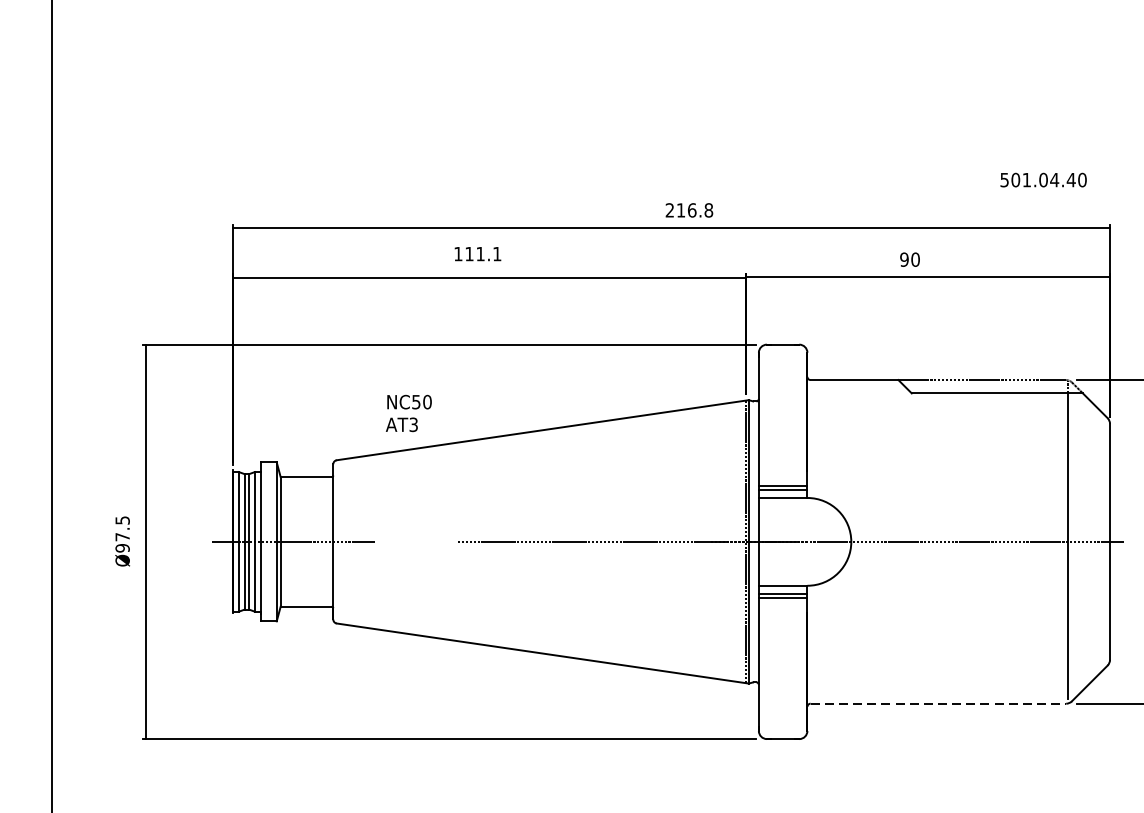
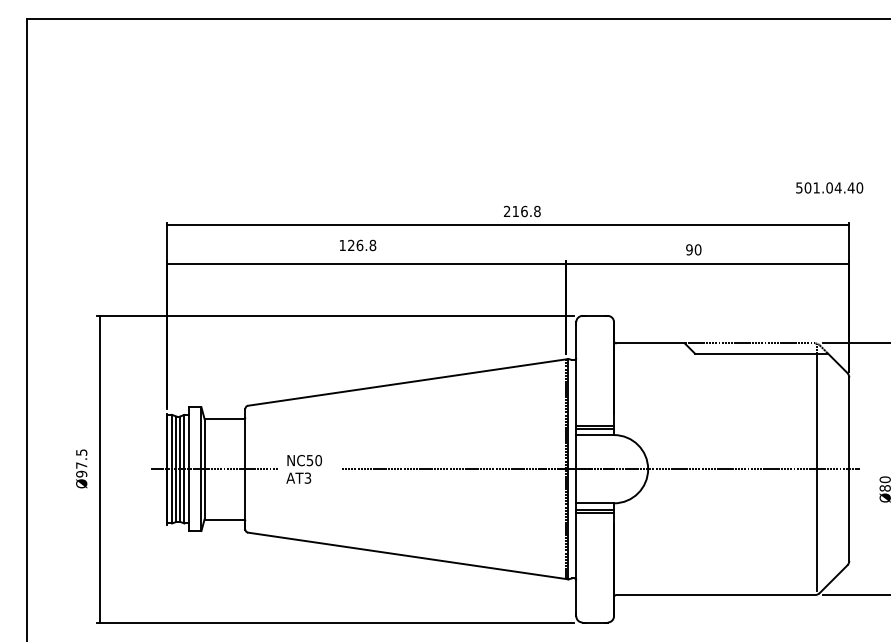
text: (1043, 179) -> (829, 187), moved
text: (483, 254) -> (362, 245), 111.1 -> 126.8
text: (407, 413) -> (303, 469), moved
line: (939, 704) -> (716, 595), dashed -> solid

